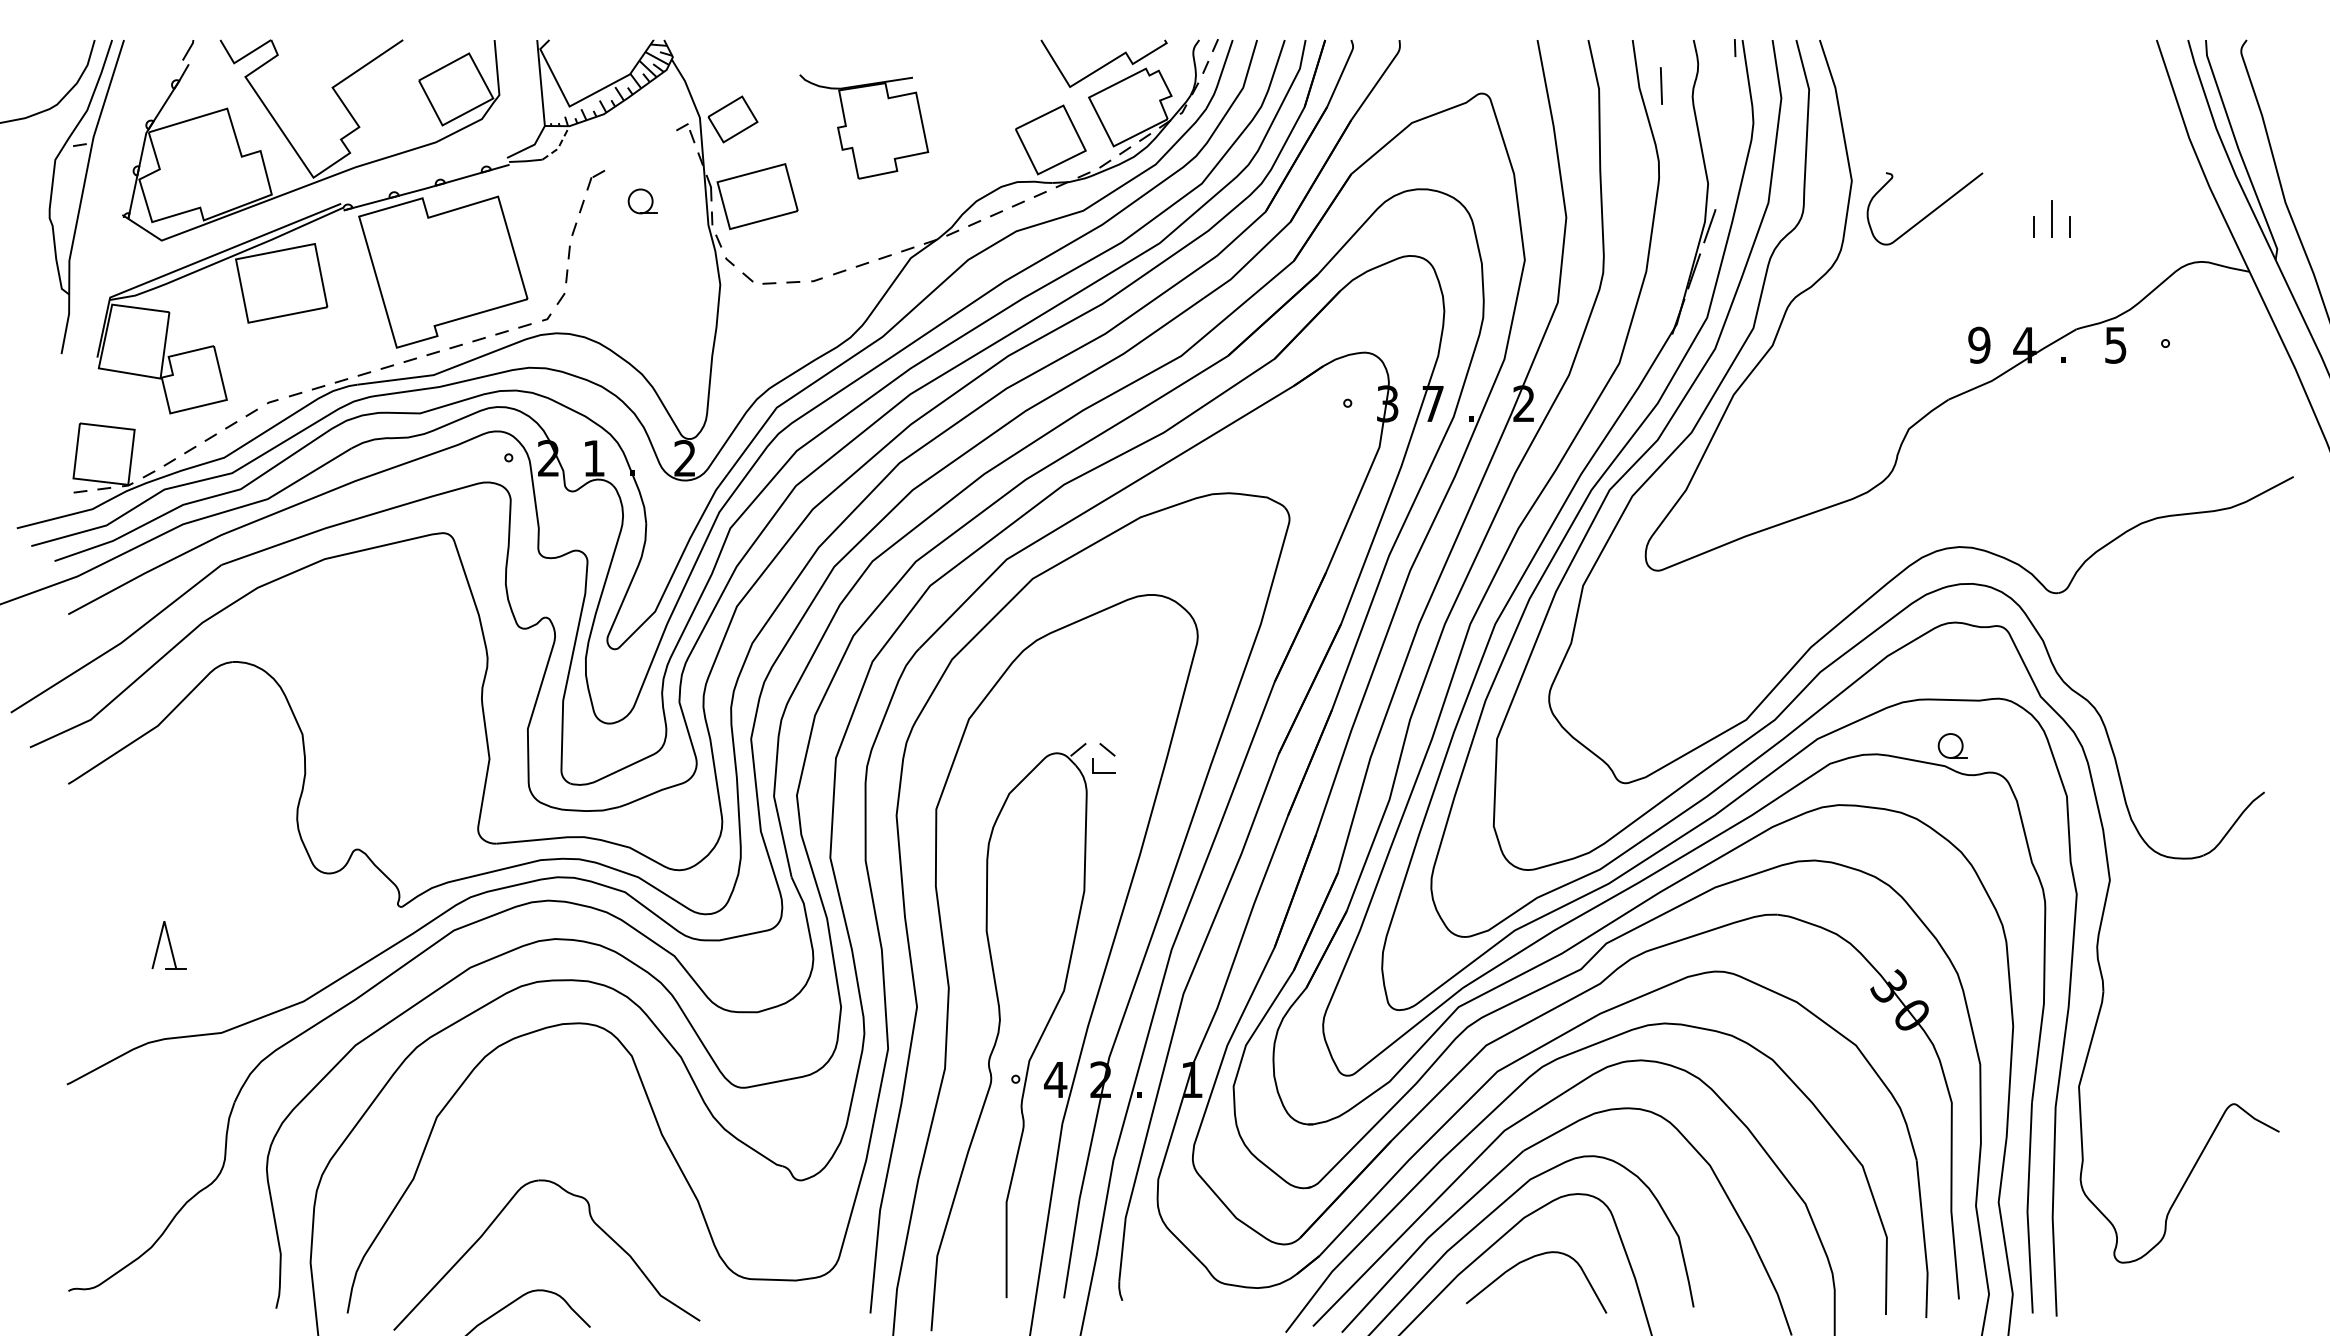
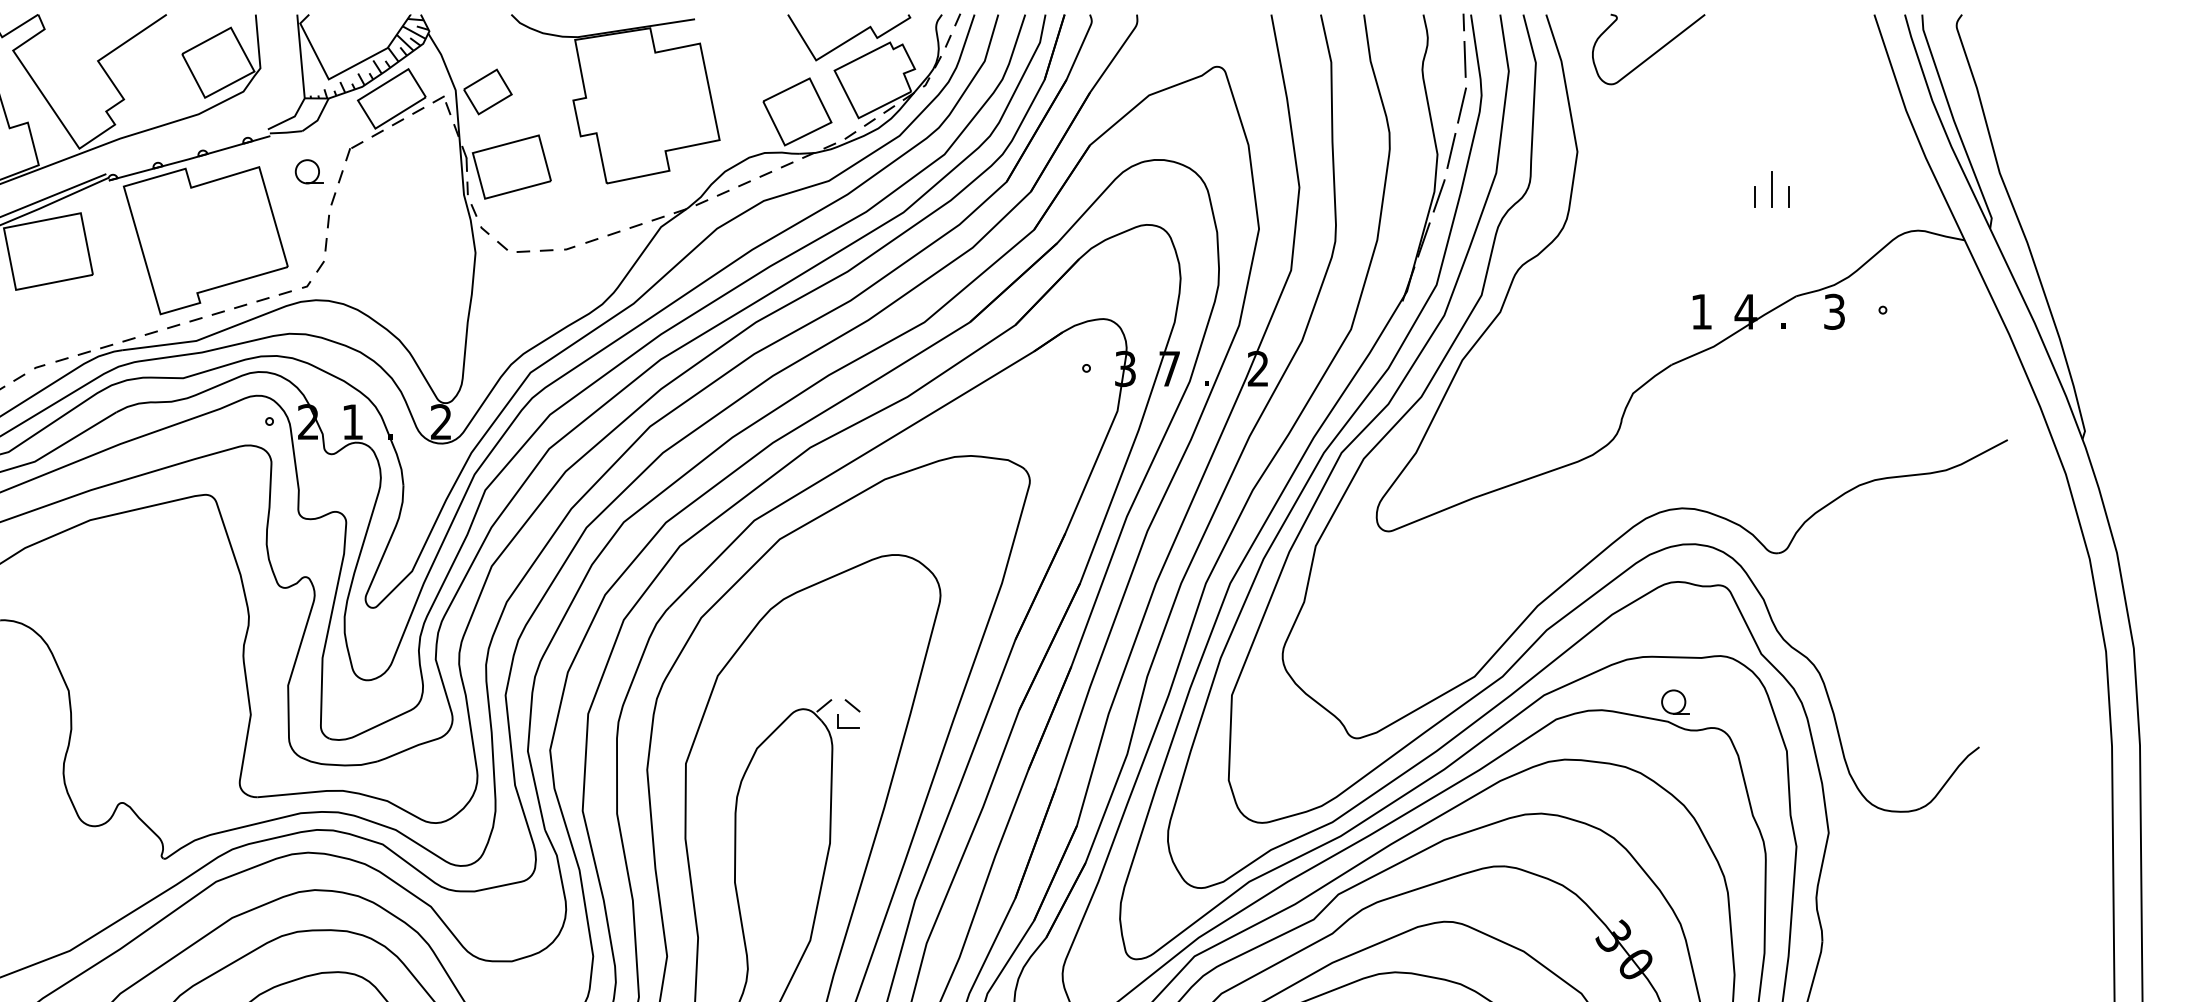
line: (1661, 85) -> (1465, 58), moved
part: (863, 126) -> (615, 98), size x1.67
part: (633, 130) -> (391, 102), added
line: (1733, 132) -> (1462, 104), added
line: (559, 146) -> (318, 118), dashed -> solid
line: (1722, 179) -> (1451, 150), added
part: (642, 201) -> (309, 171), moved
curve: (1928, 213) -> (1652, 54), moved
text: (1979, 344) -> (1701, 311), 9 -> 1
text: (2115, 344) -> (1834, 311), 5 -> 3

